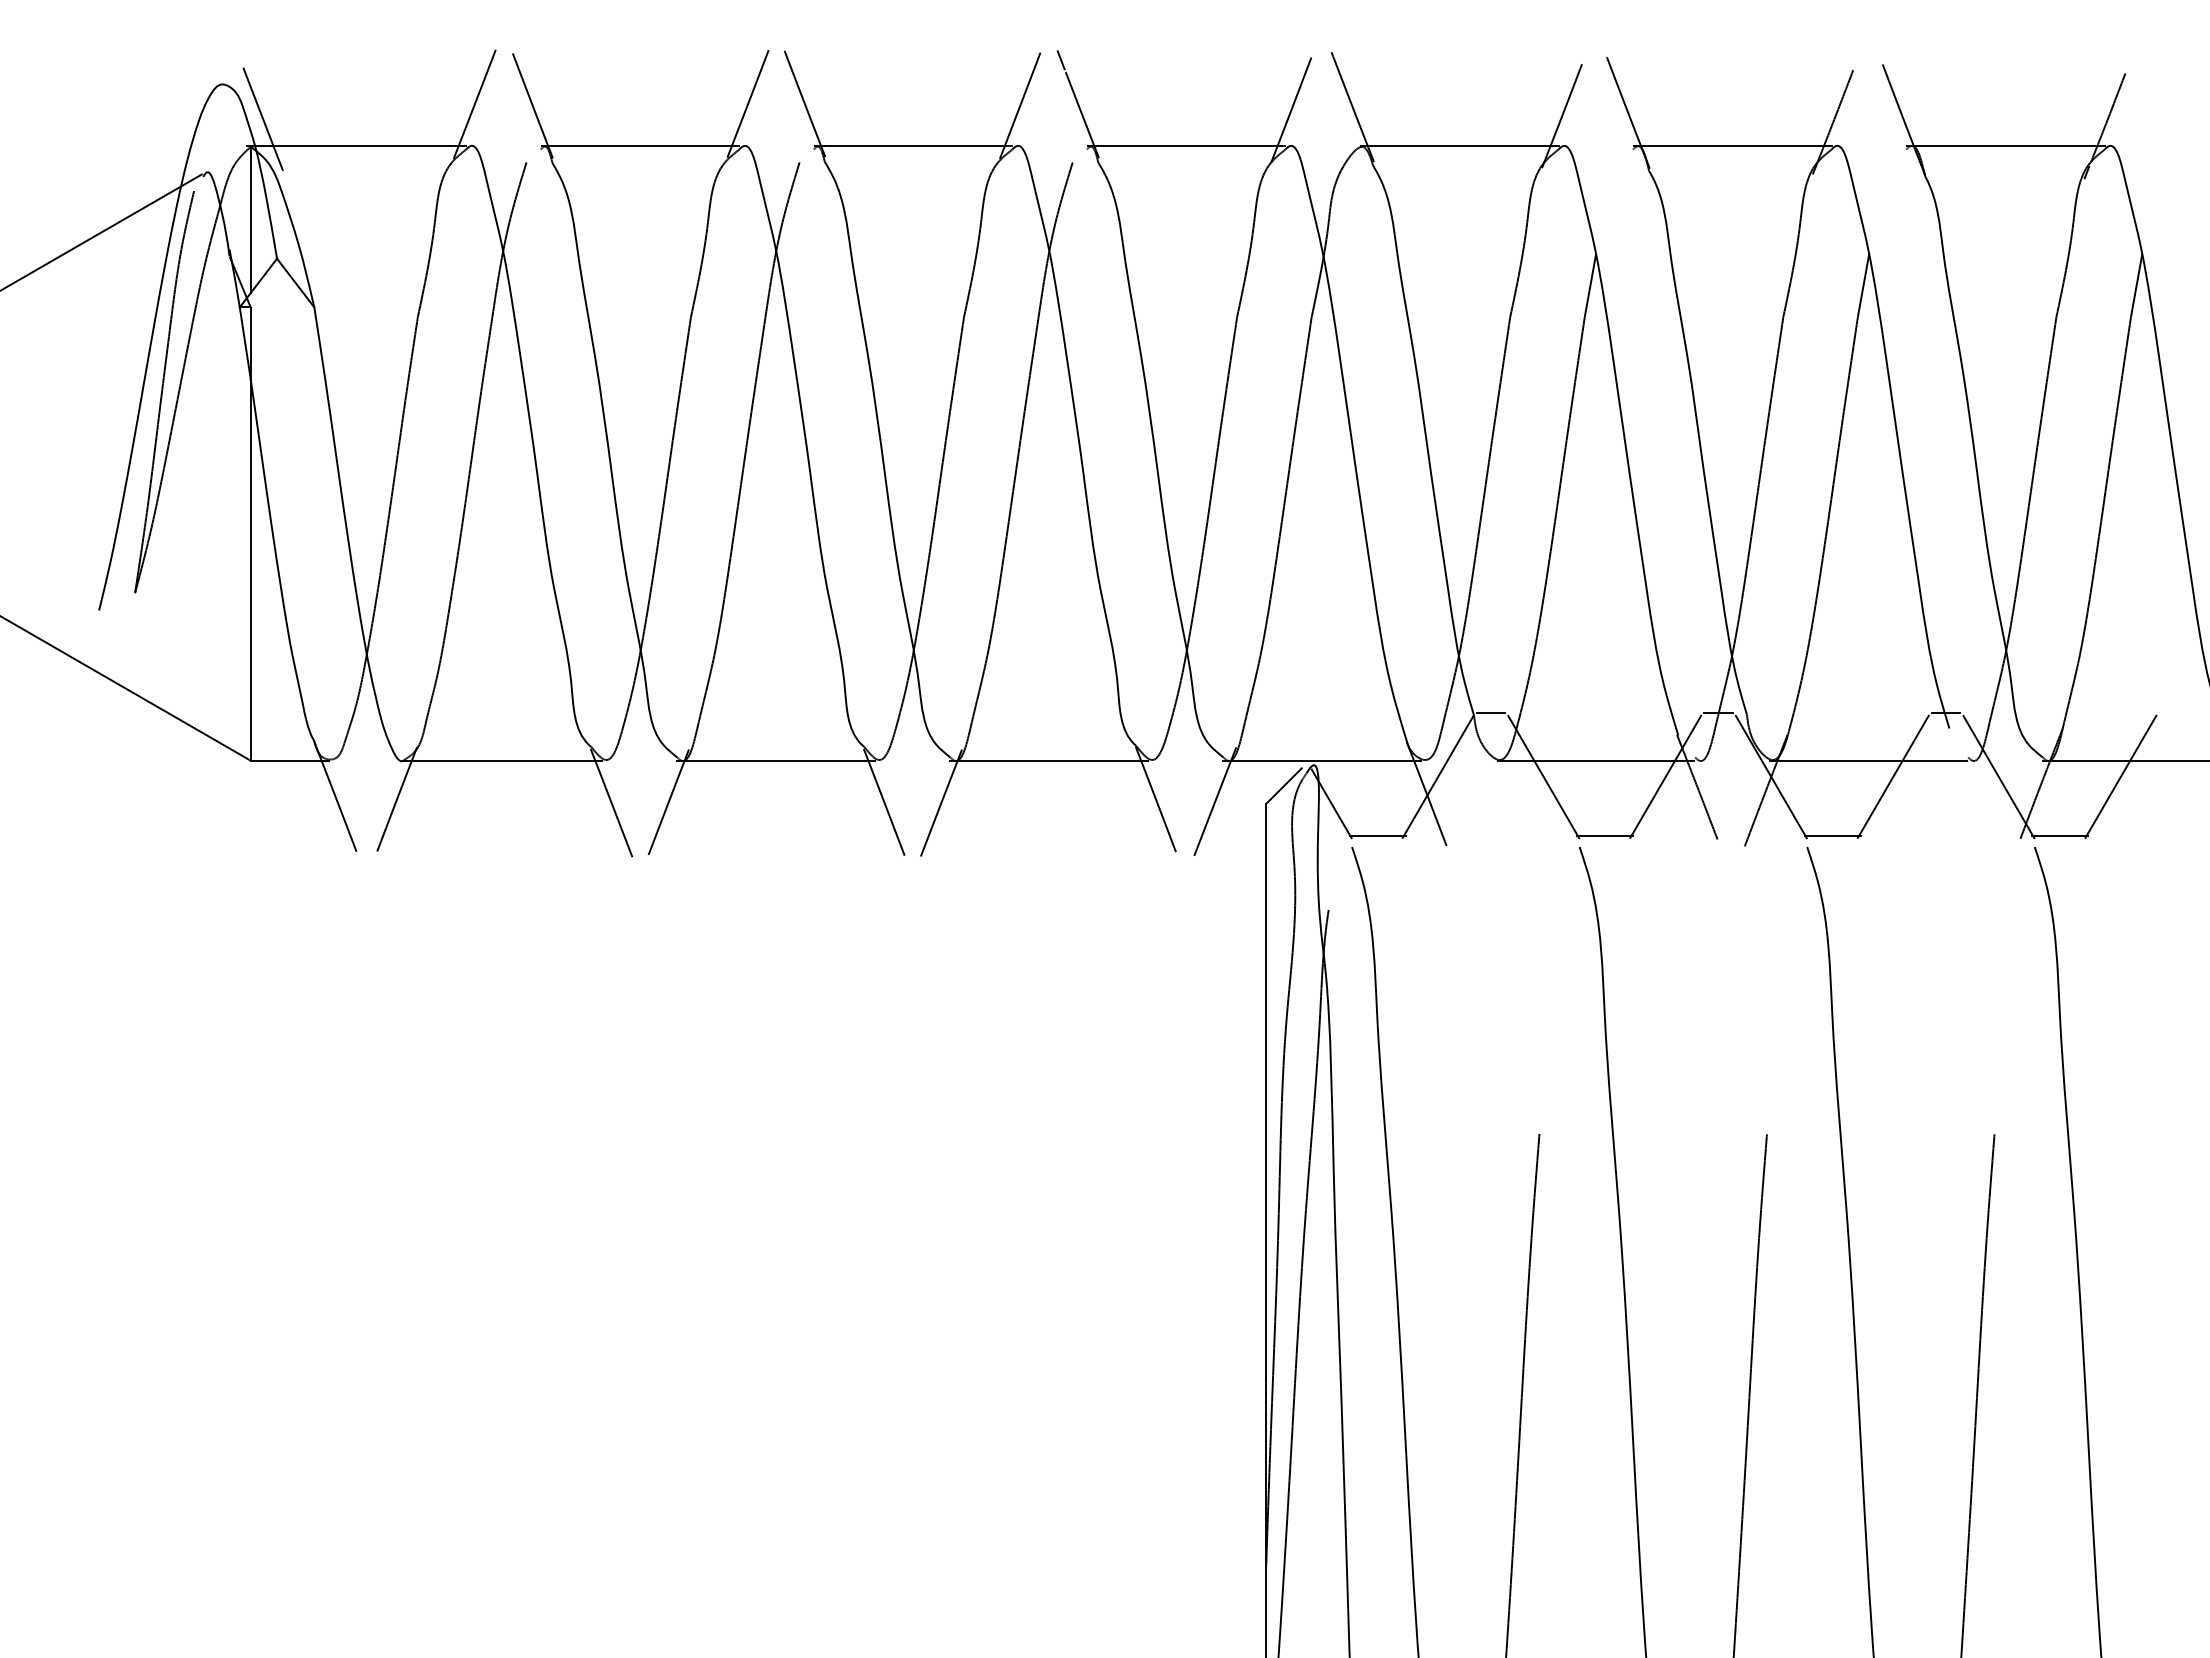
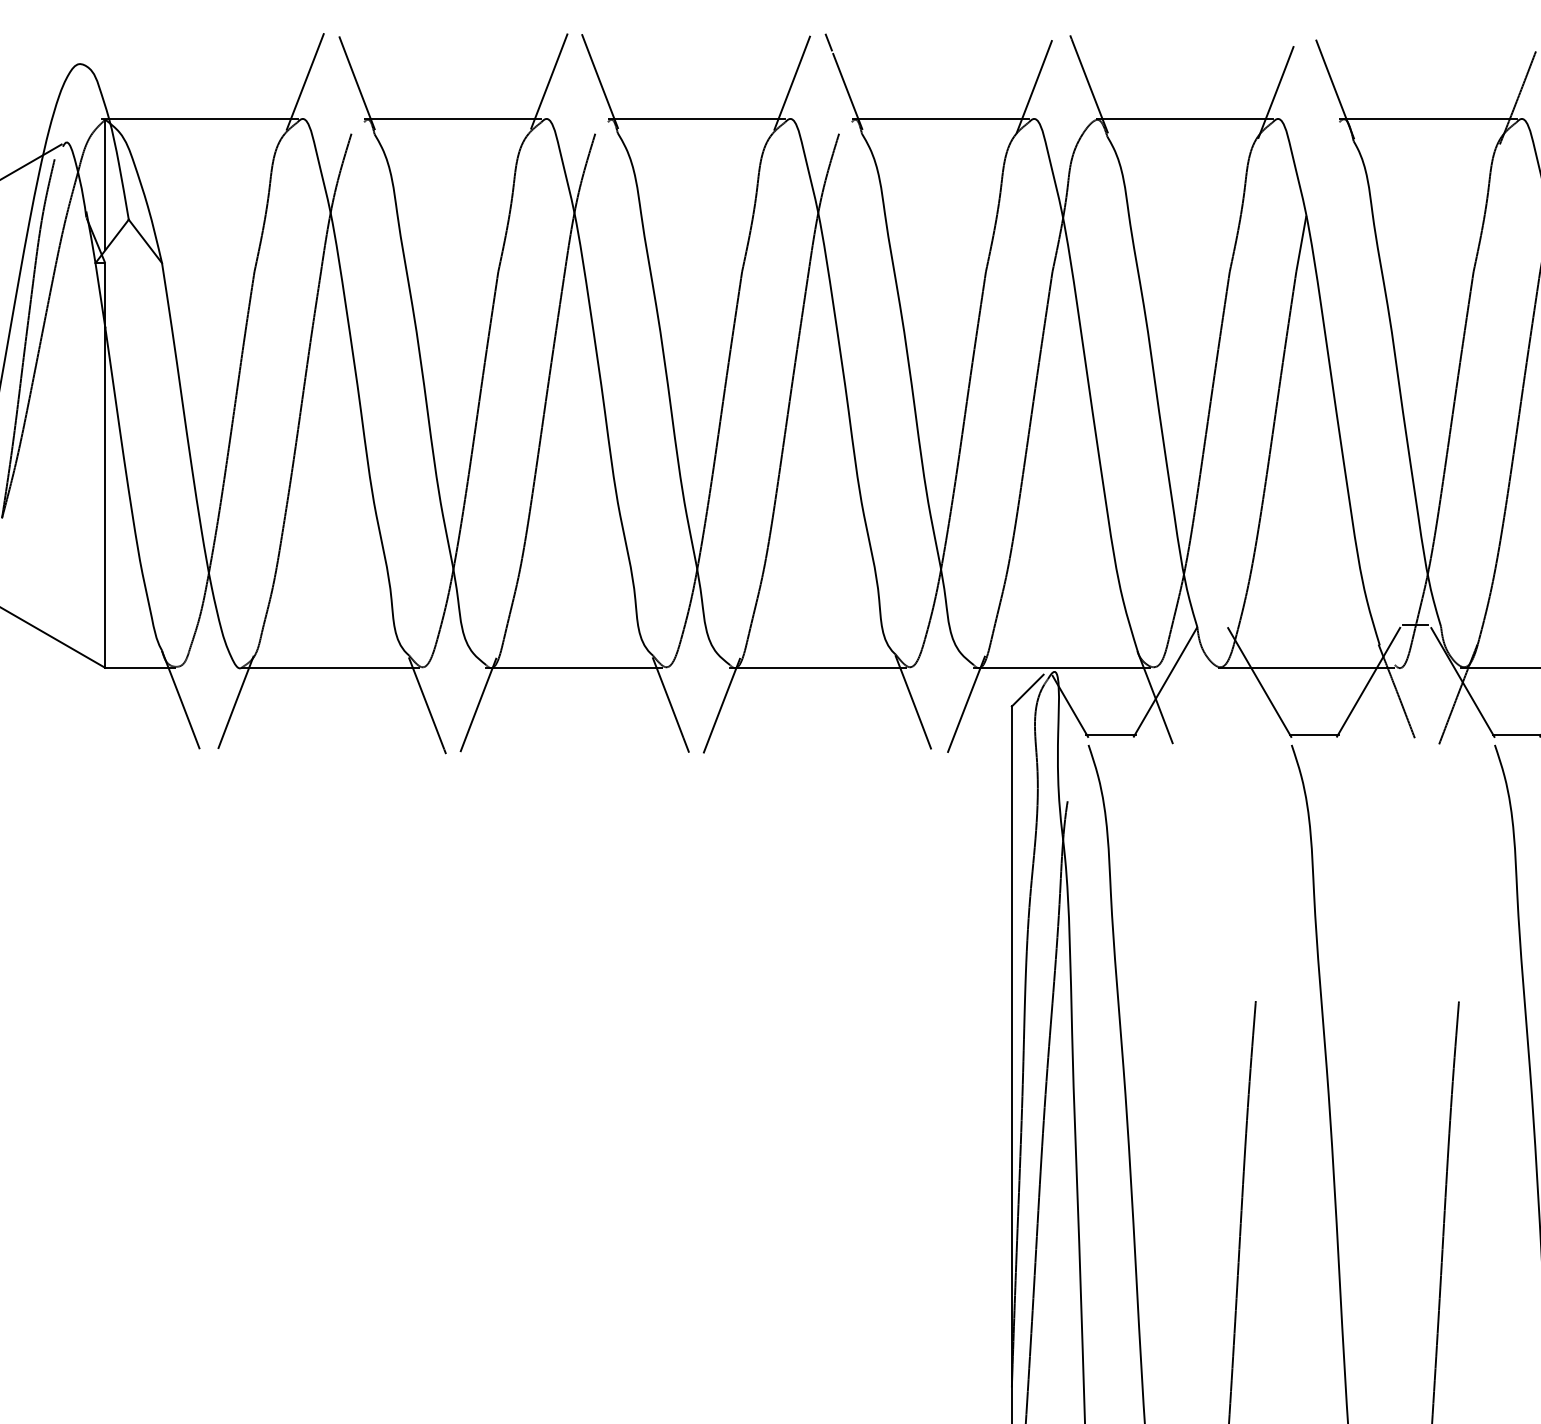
line: (262, 119) -> (115, 95), removed
line: (1490, 712) -> (1212, 624), removed

